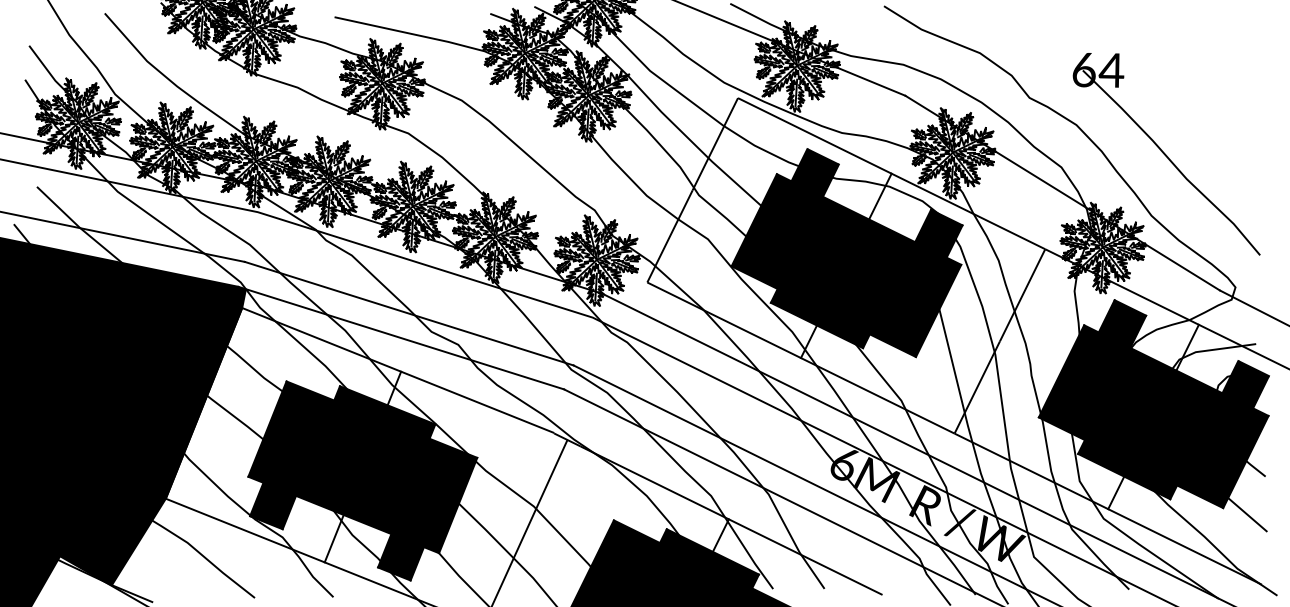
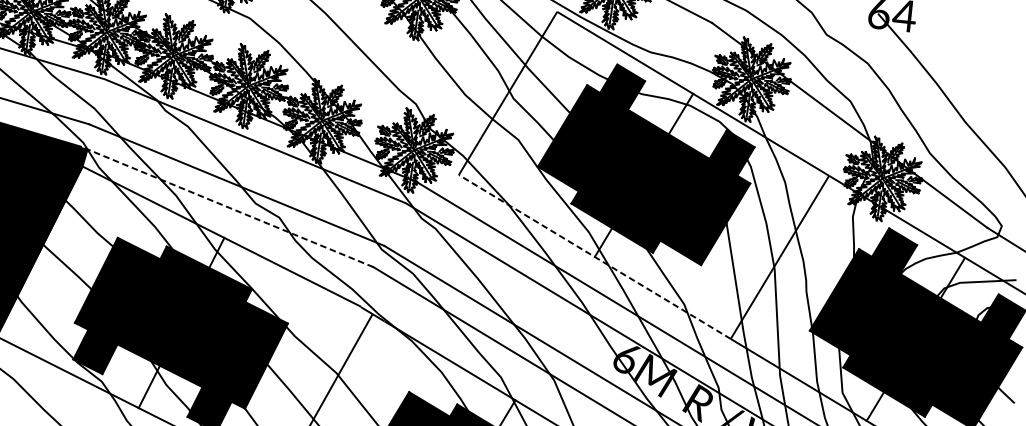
line: (401, 338) -> (227, 207), solid -> dashed
line: (800, 357) -> (594, 256), solid -> dashed

